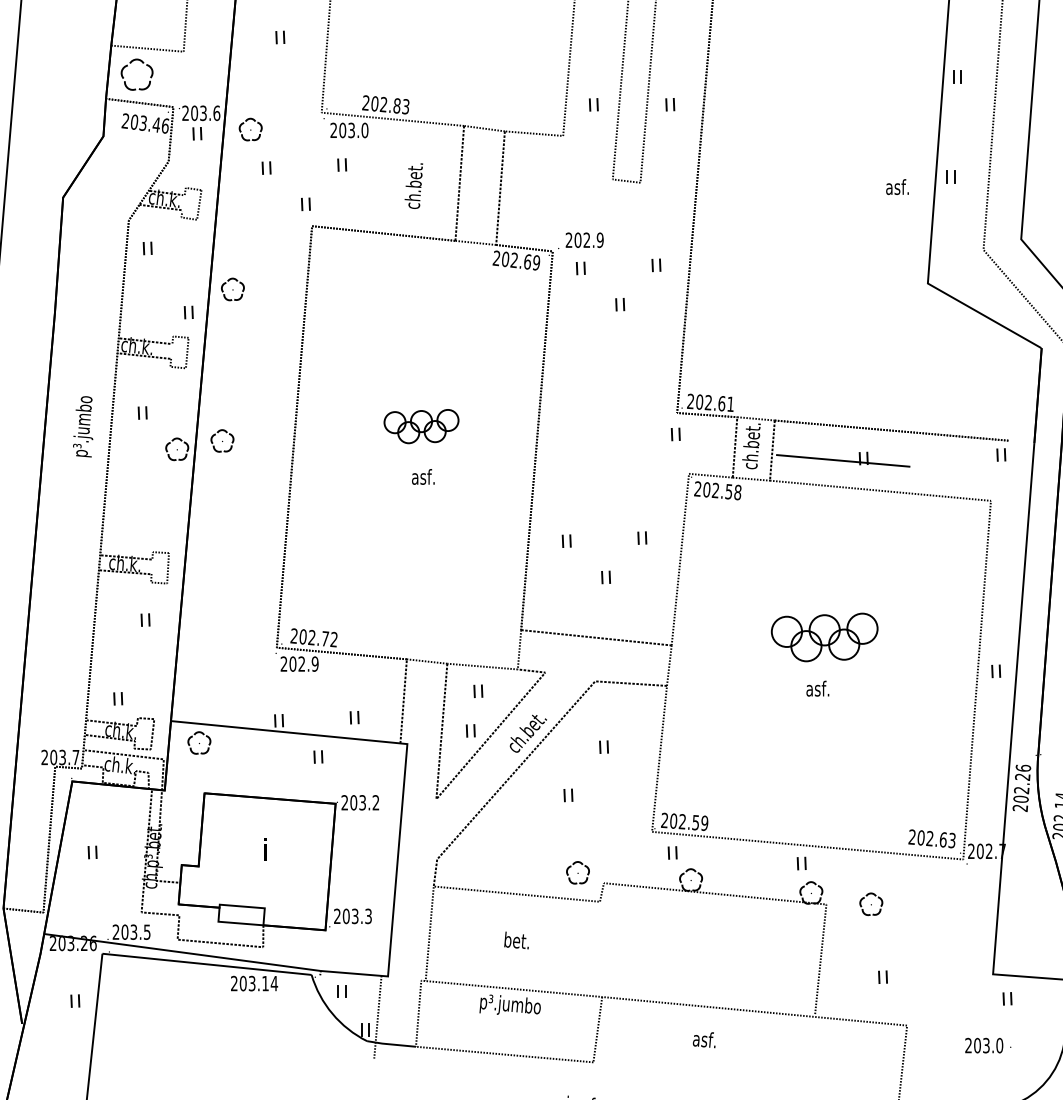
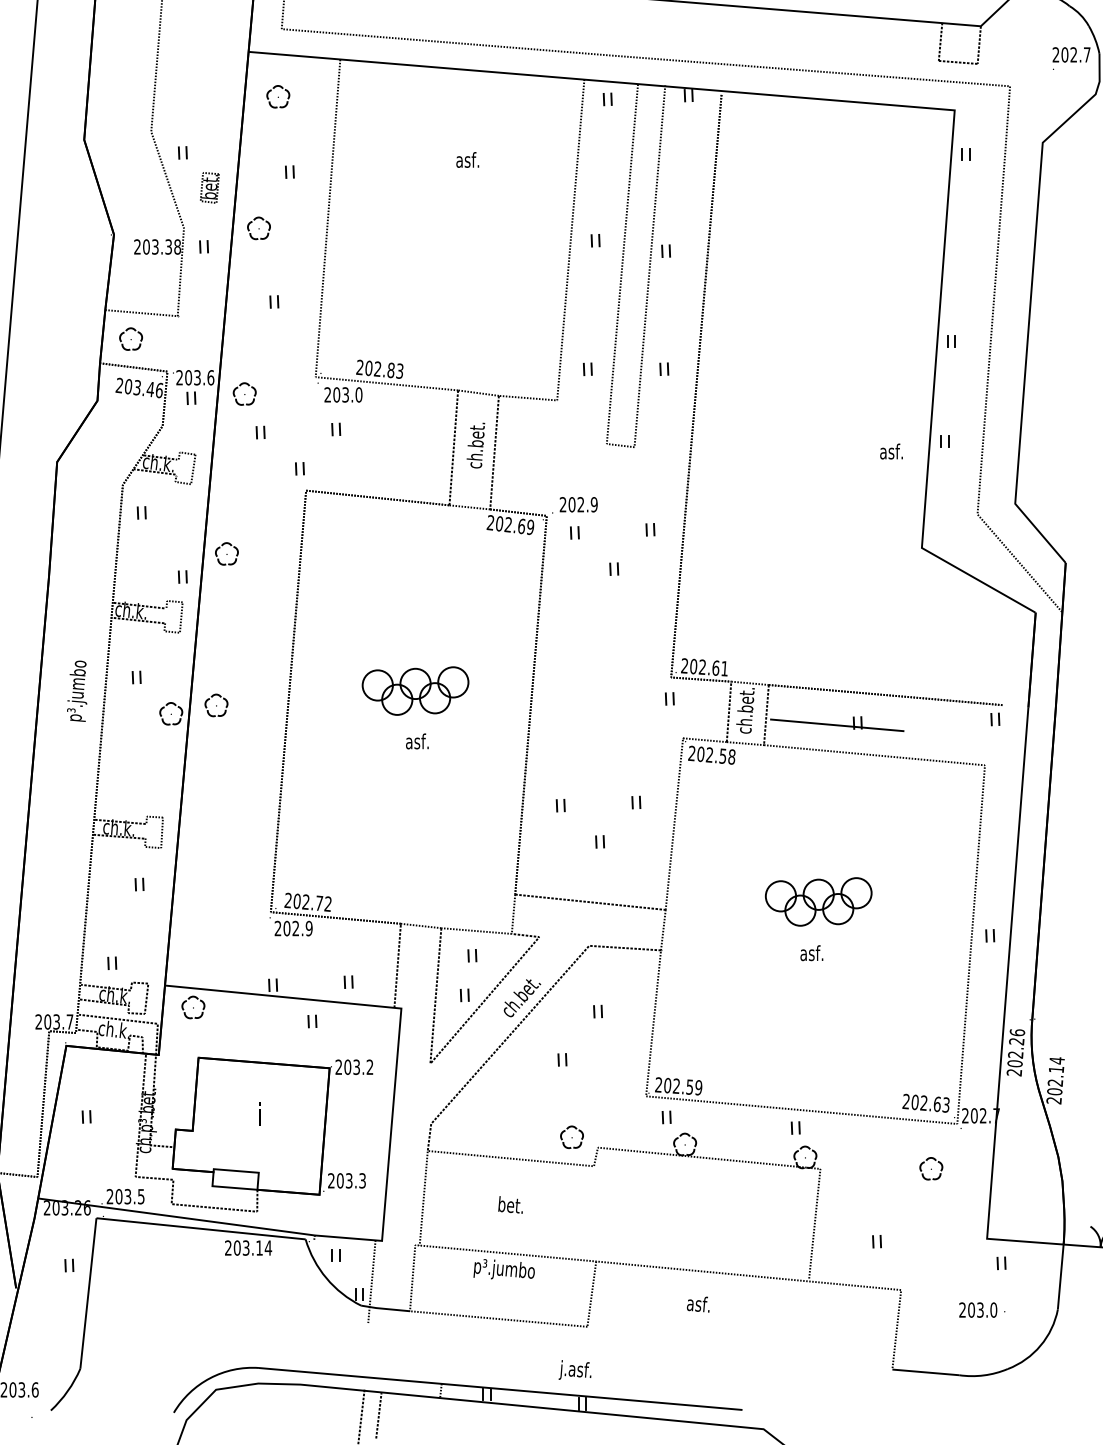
part: (136, 74) -> (130, 338), size x0.71
text: (413, 186) -> (475, 445), moved
part: (421, 426) -> (415, 690), size x1.43
part: (871, 904) -> (931, 1168), moved

